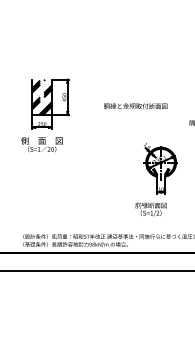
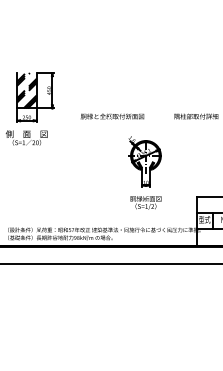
text: (135, 106) -> (112, 116), moved
text: (150, 209) -> (145, 202), moved

